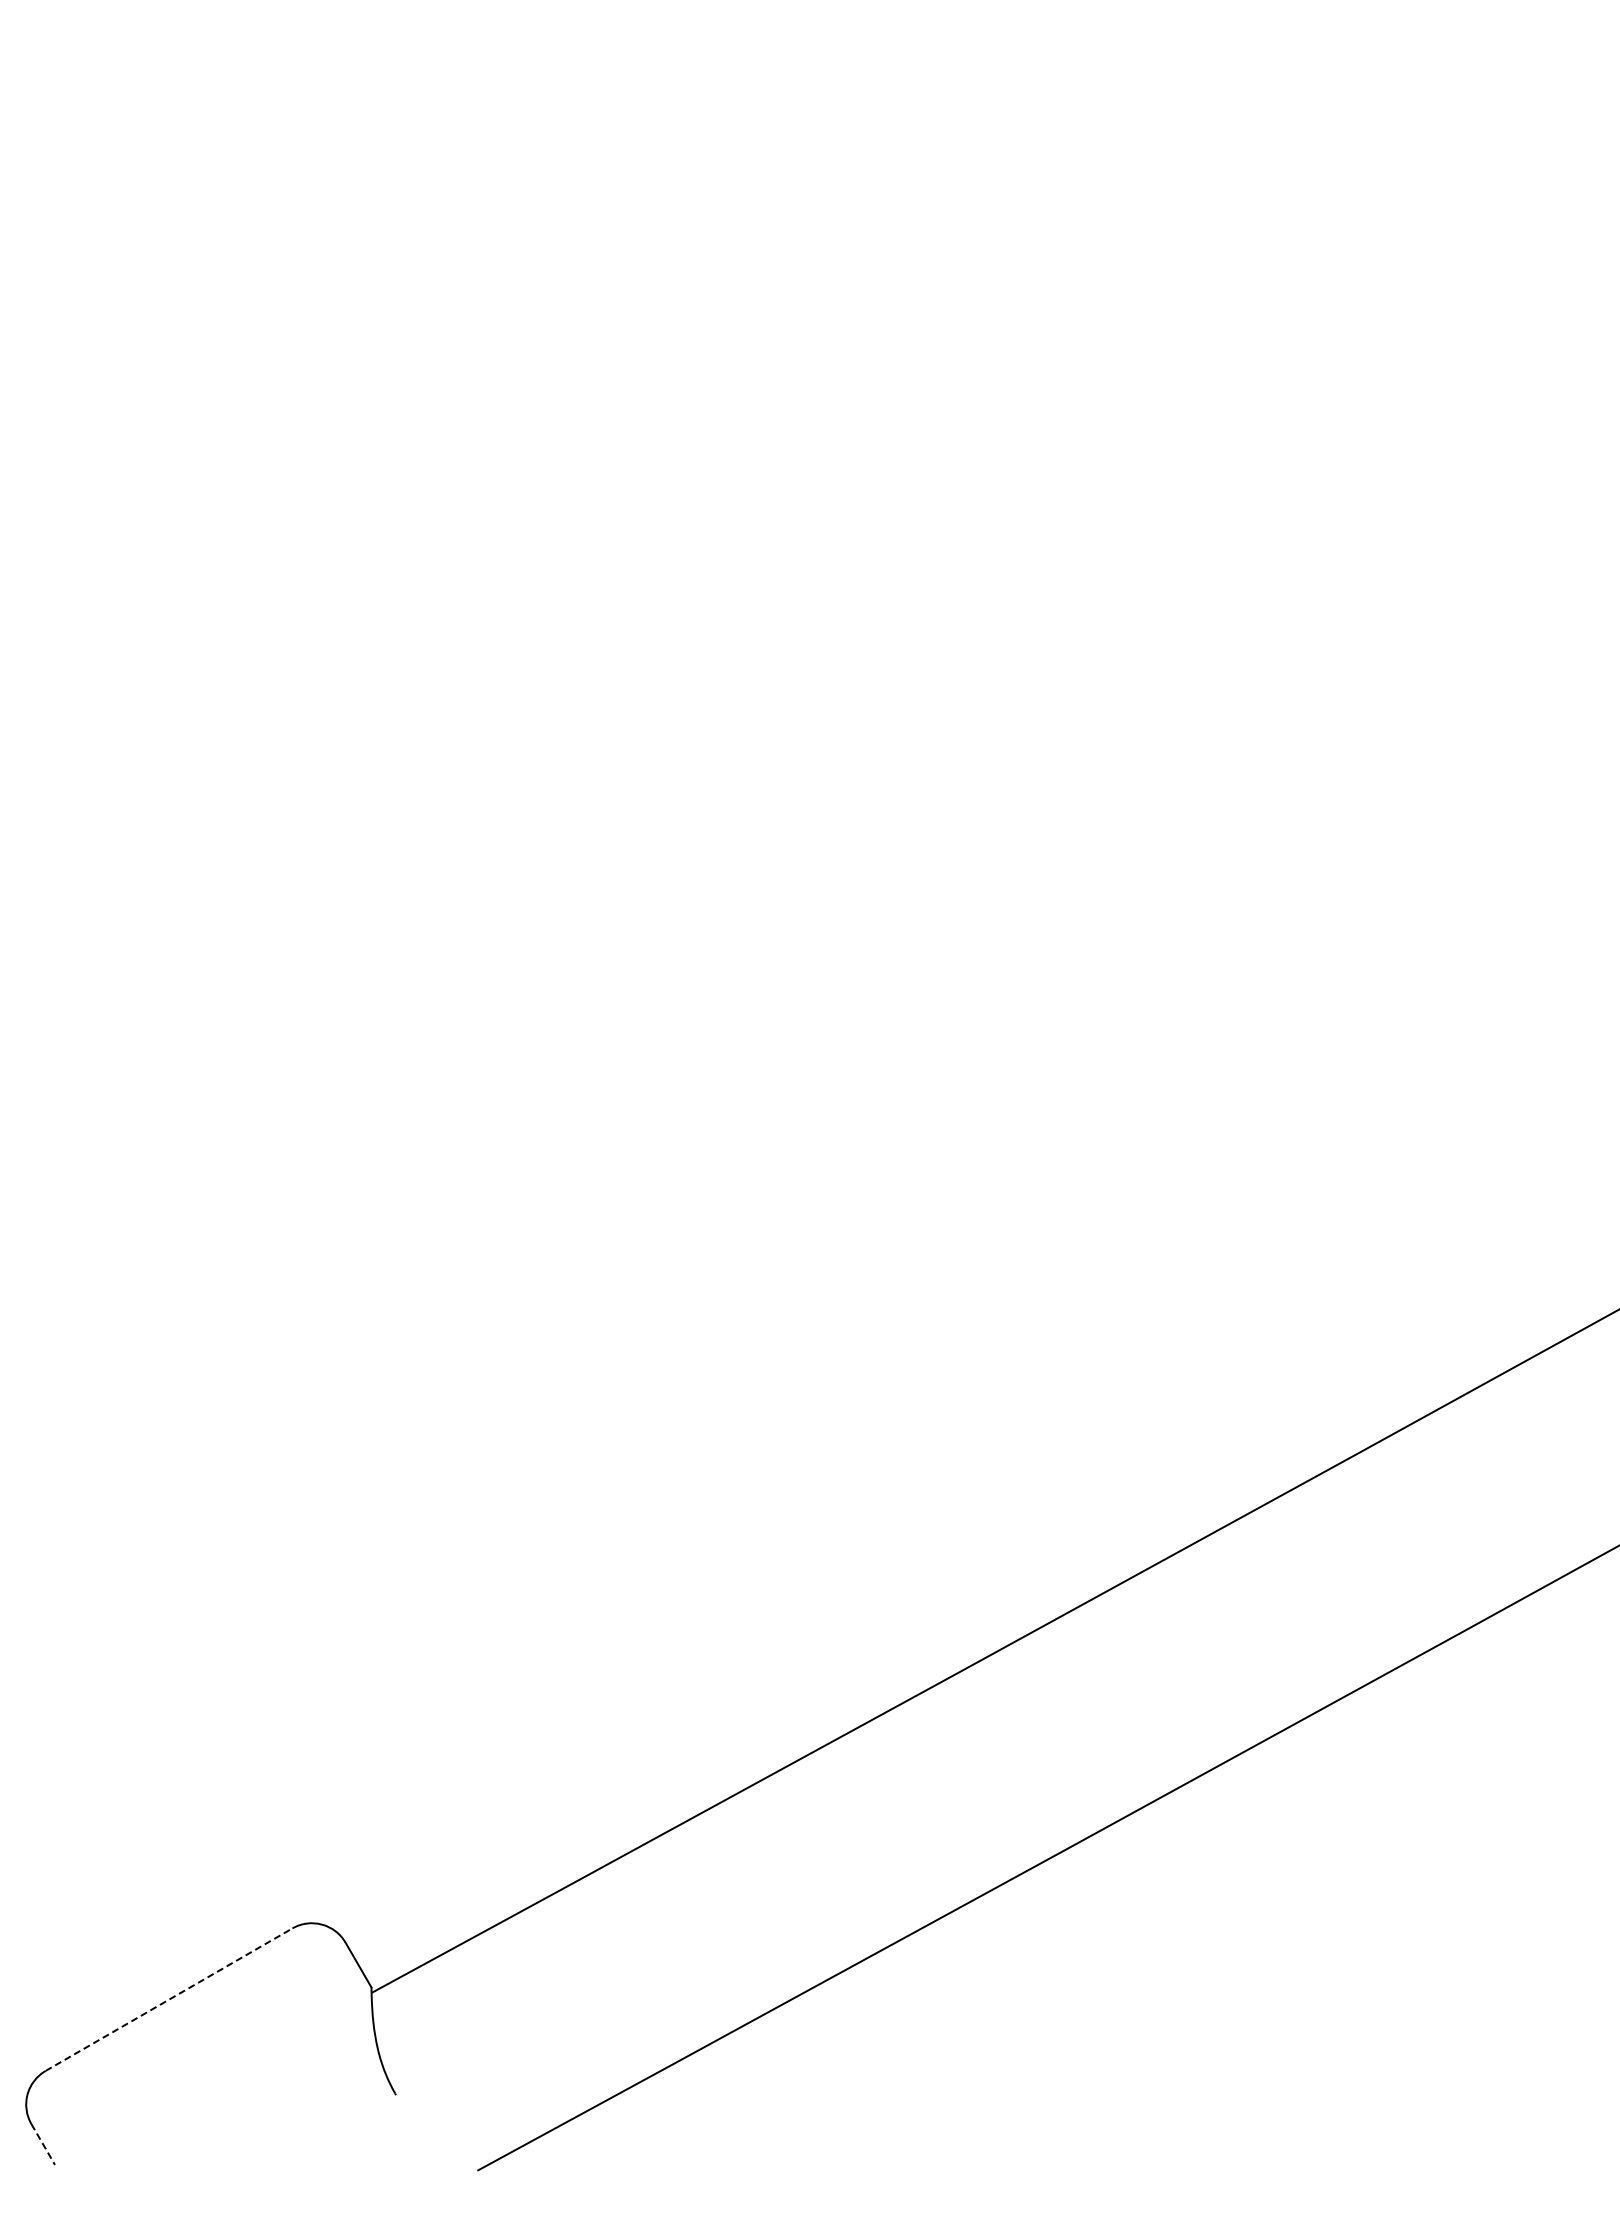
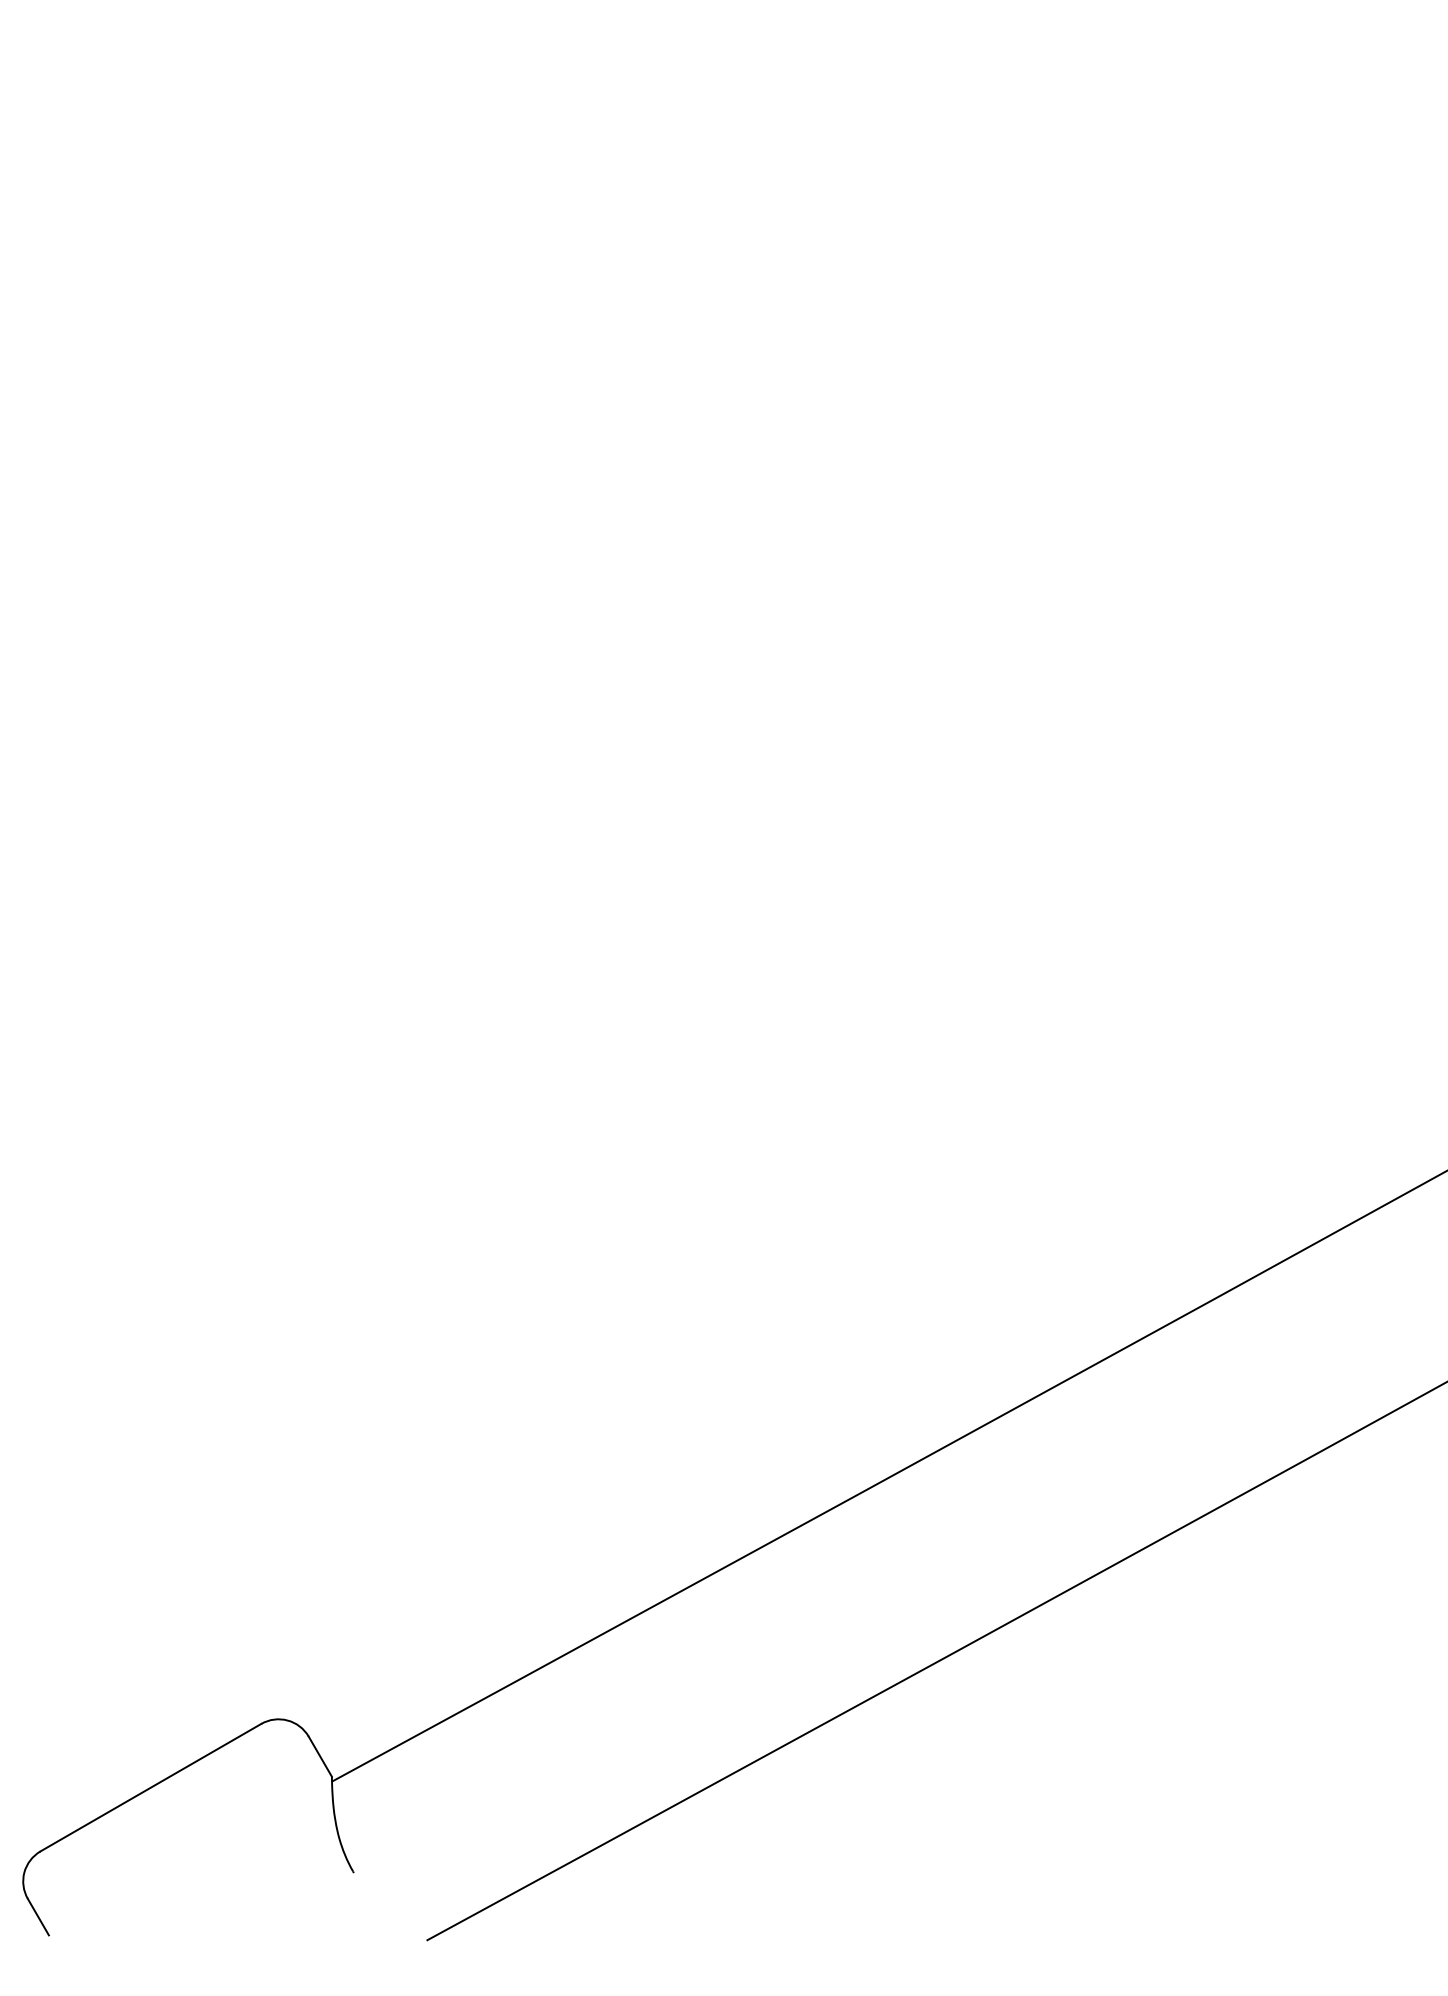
line: (169, 1999) -> (151, 1787), dashed -> solid
line: (43, 2144) -> (38, 1917), dashed -> solid

